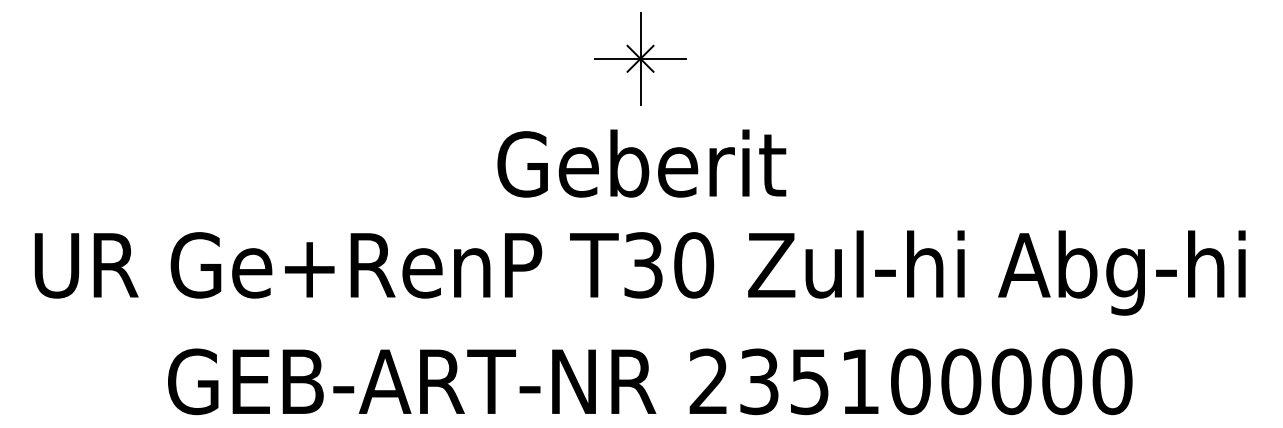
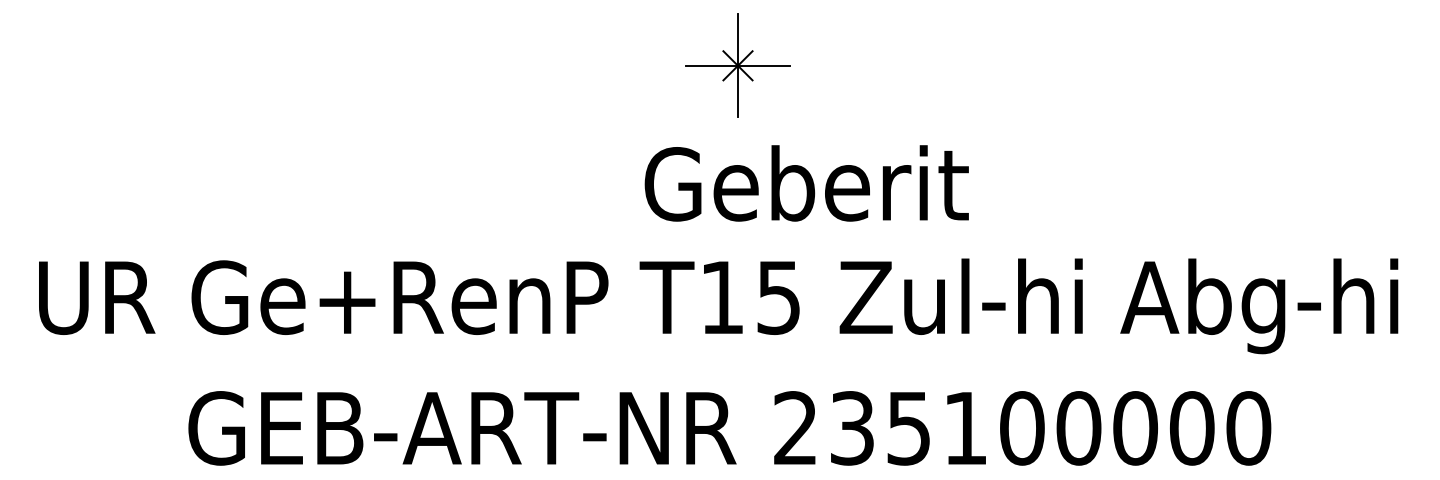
part: (640, 58) -> (737, 65), moved
text: (641, 163) -> (806, 183), moved
text: (669, 265) -> (751, 297), T30 -> T15

